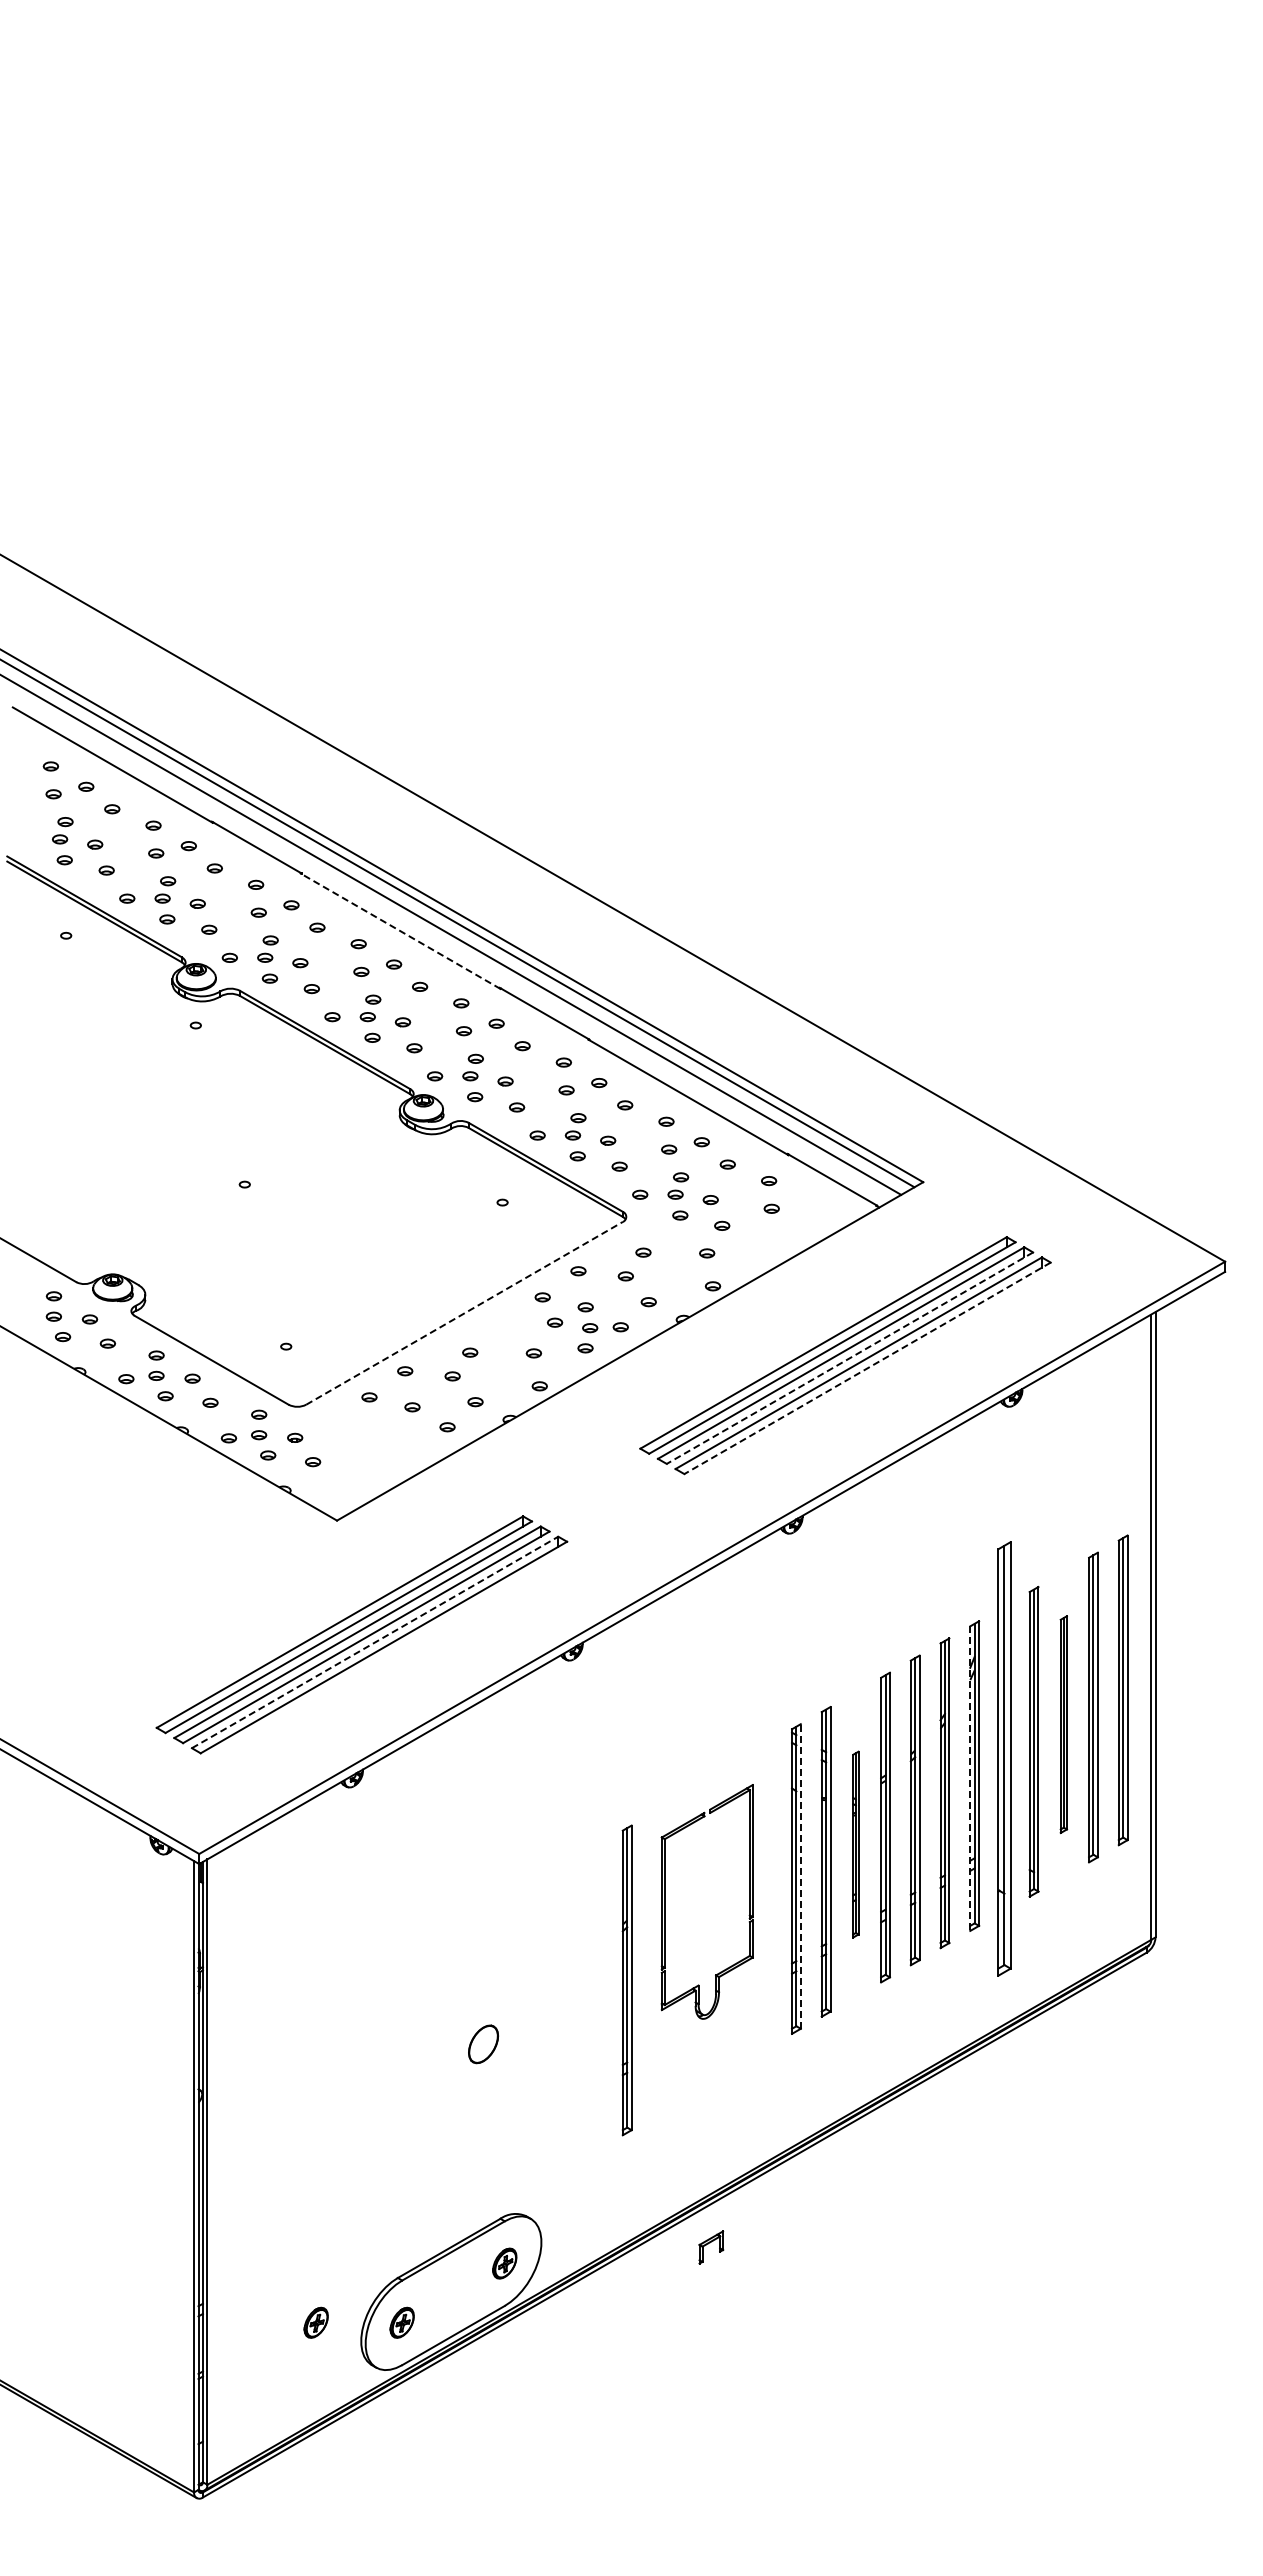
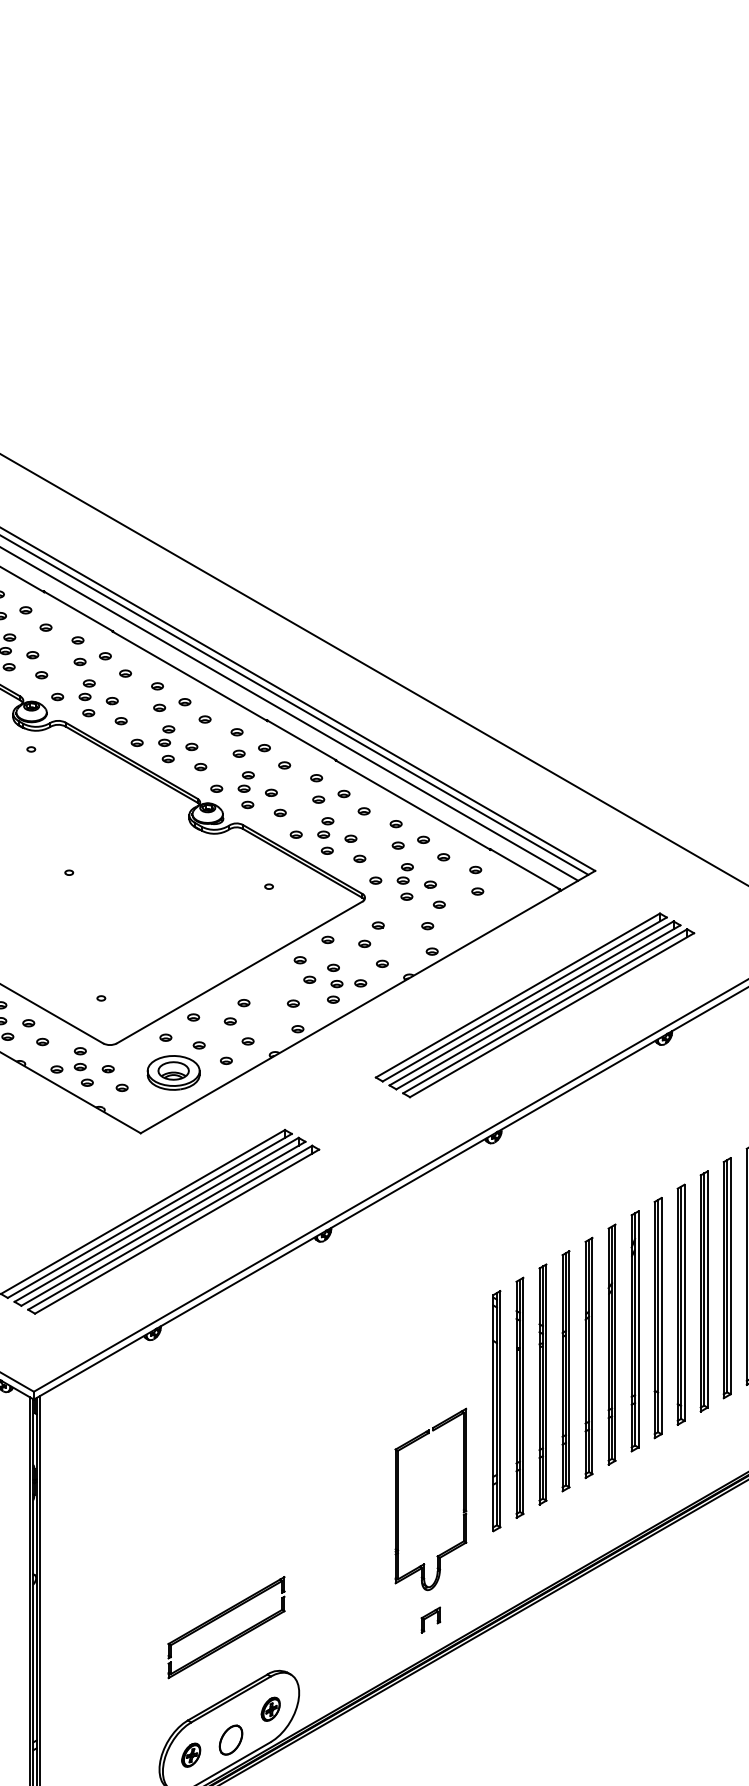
line: (400, 931) -> (189, 676), dashed -> solid
line: (464, 1313) -> (239, 972), dashed -> solid
line: (849, 1358) -> (538, 1007), dashed -> solid
line: (867, 1368) -> (552, 1015), dashed -> solid
part: (379, 1442) -> (173, 1072), added
line: (375, 1642) -> (170, 1227), dashed -> solid
part: (1063, 1724) -> (703, 1291), size x1.43
part: (1003, 1758) -> (657, 1317), size x0.71
line: (970, 1779) -> (631, 1333), dashed -> solid
part: (855, 1844) -> (542, 1384), size x1.67
line: (800, 1875) -> (500, 1408), dashed -> solid
part: (665, 1901) -> (398, 1499), moved
part: (626, 1980) -> (365, 1489), removed
part: (483, 2044) -> (231, 1740), moved
part: (454, 2171) -> (231, 1637), added
part: (711, 2247) -> (431, 1620), moved
part: (315, 2322) -> (124, 1754), removed

